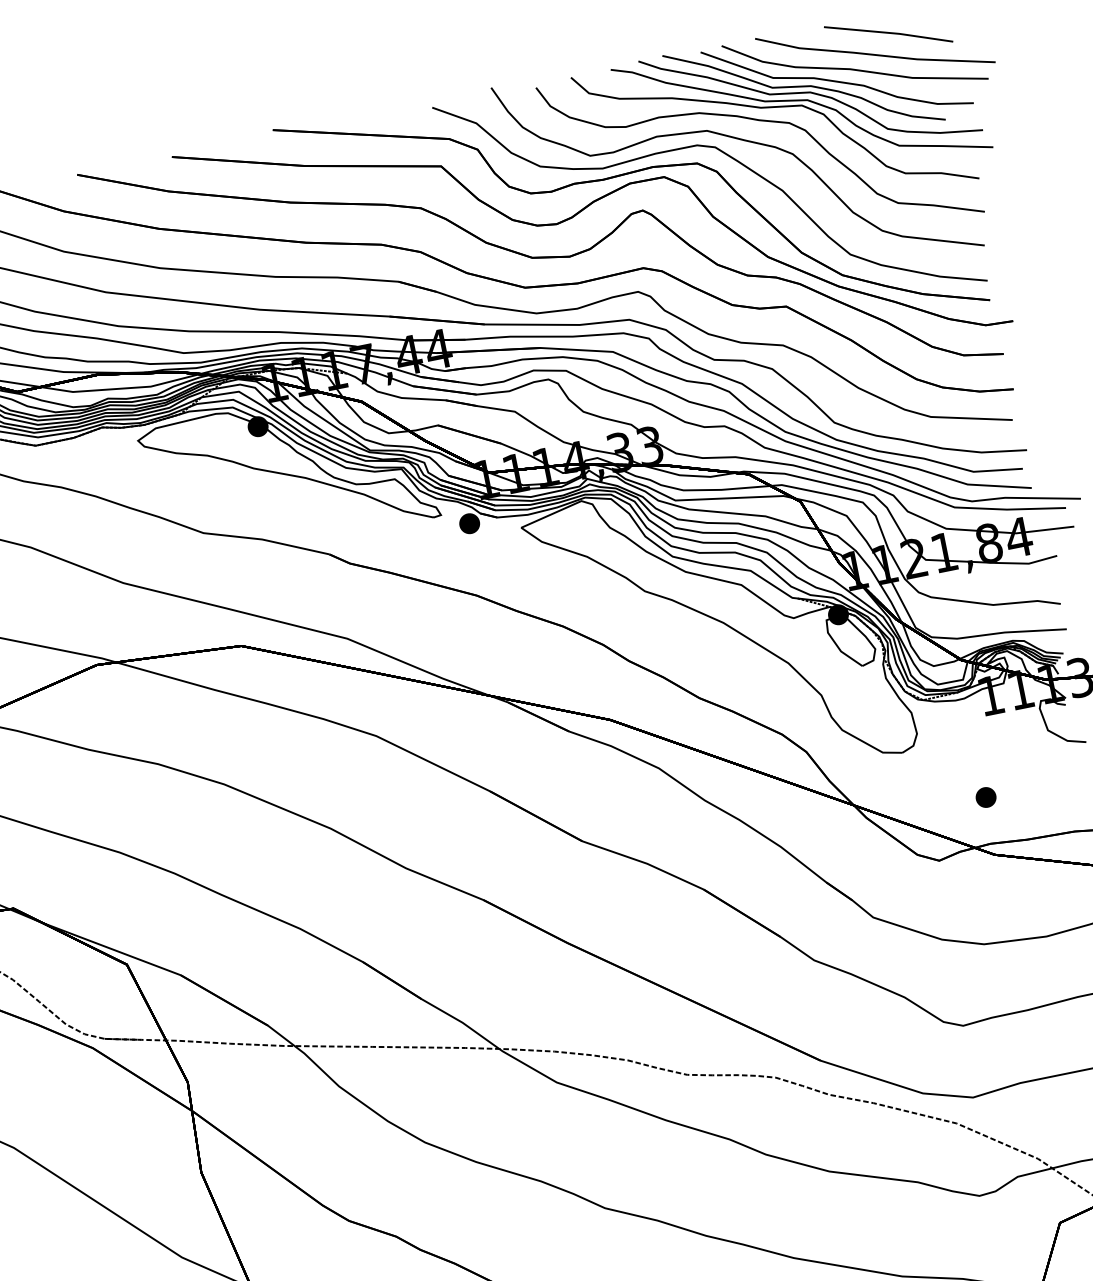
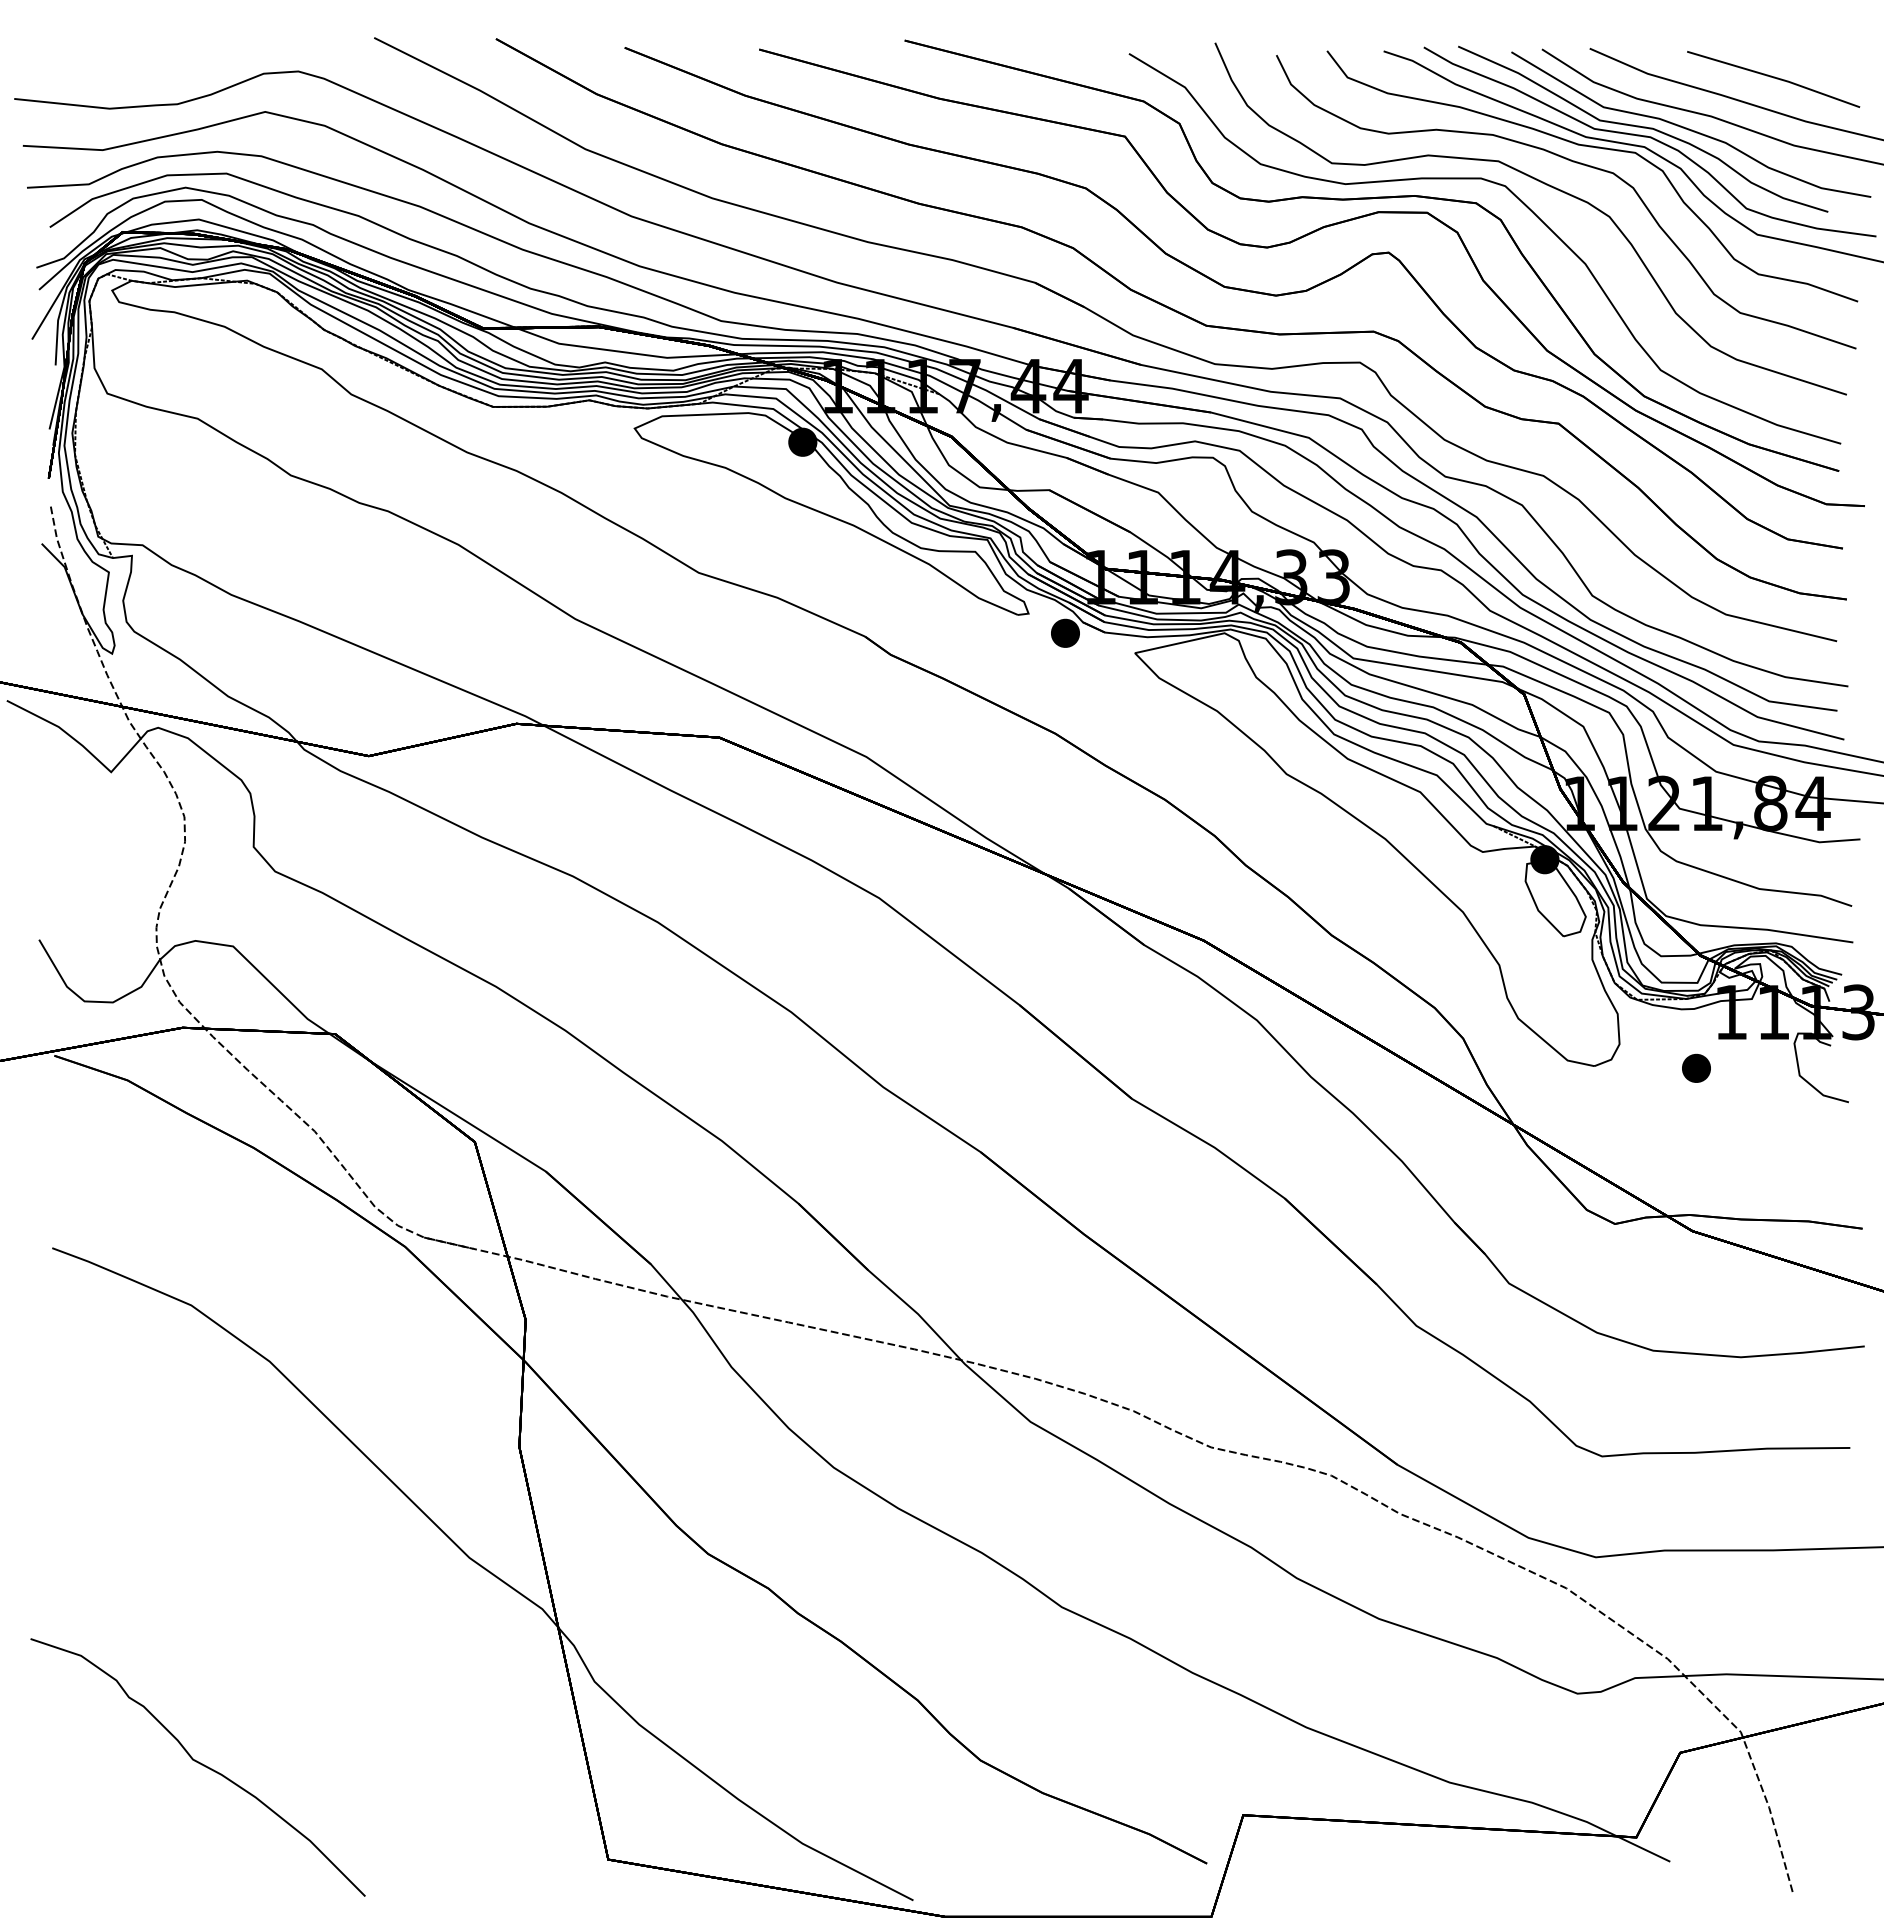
part: (985, 796) -> (1696, 1067), moved

